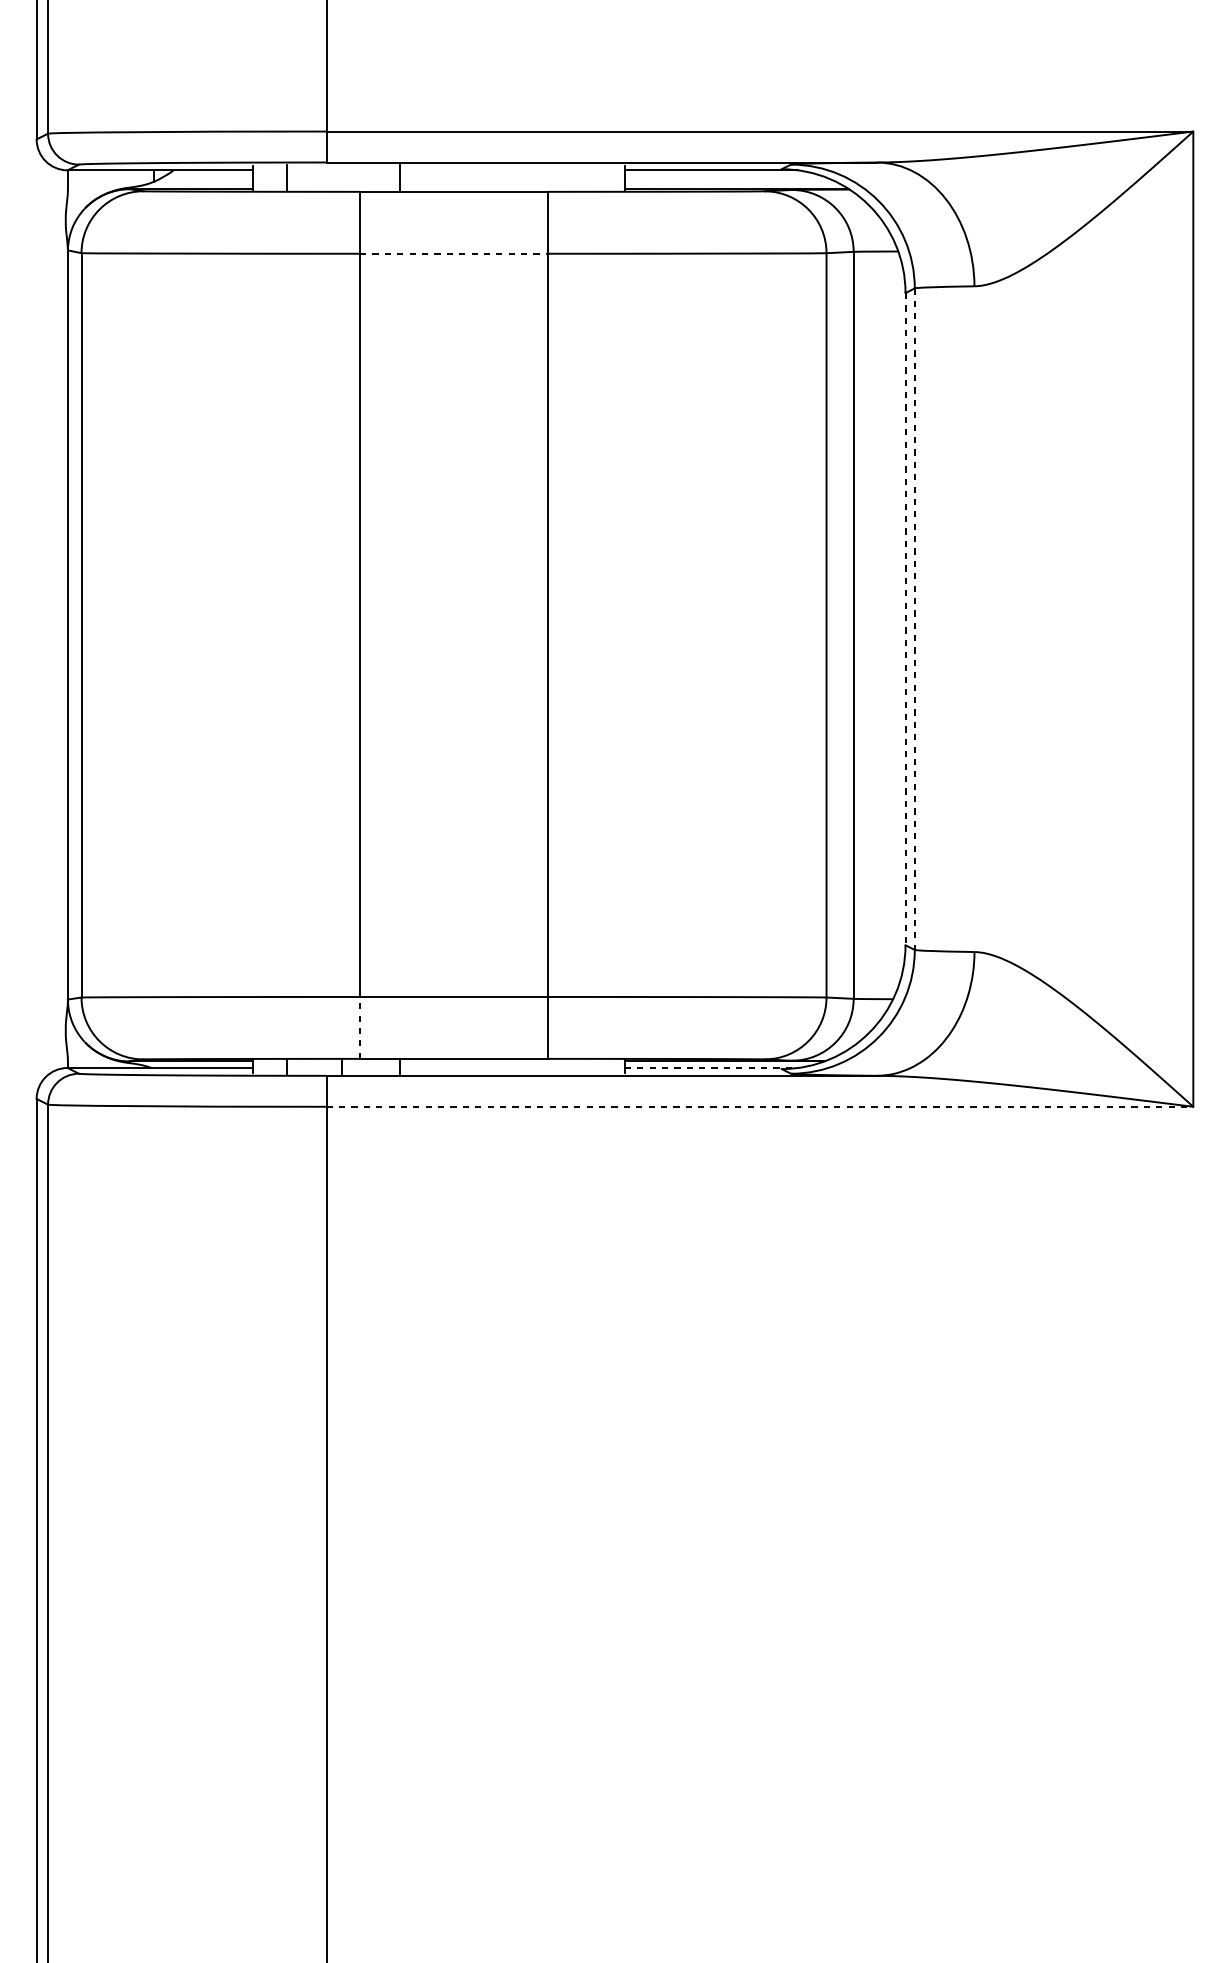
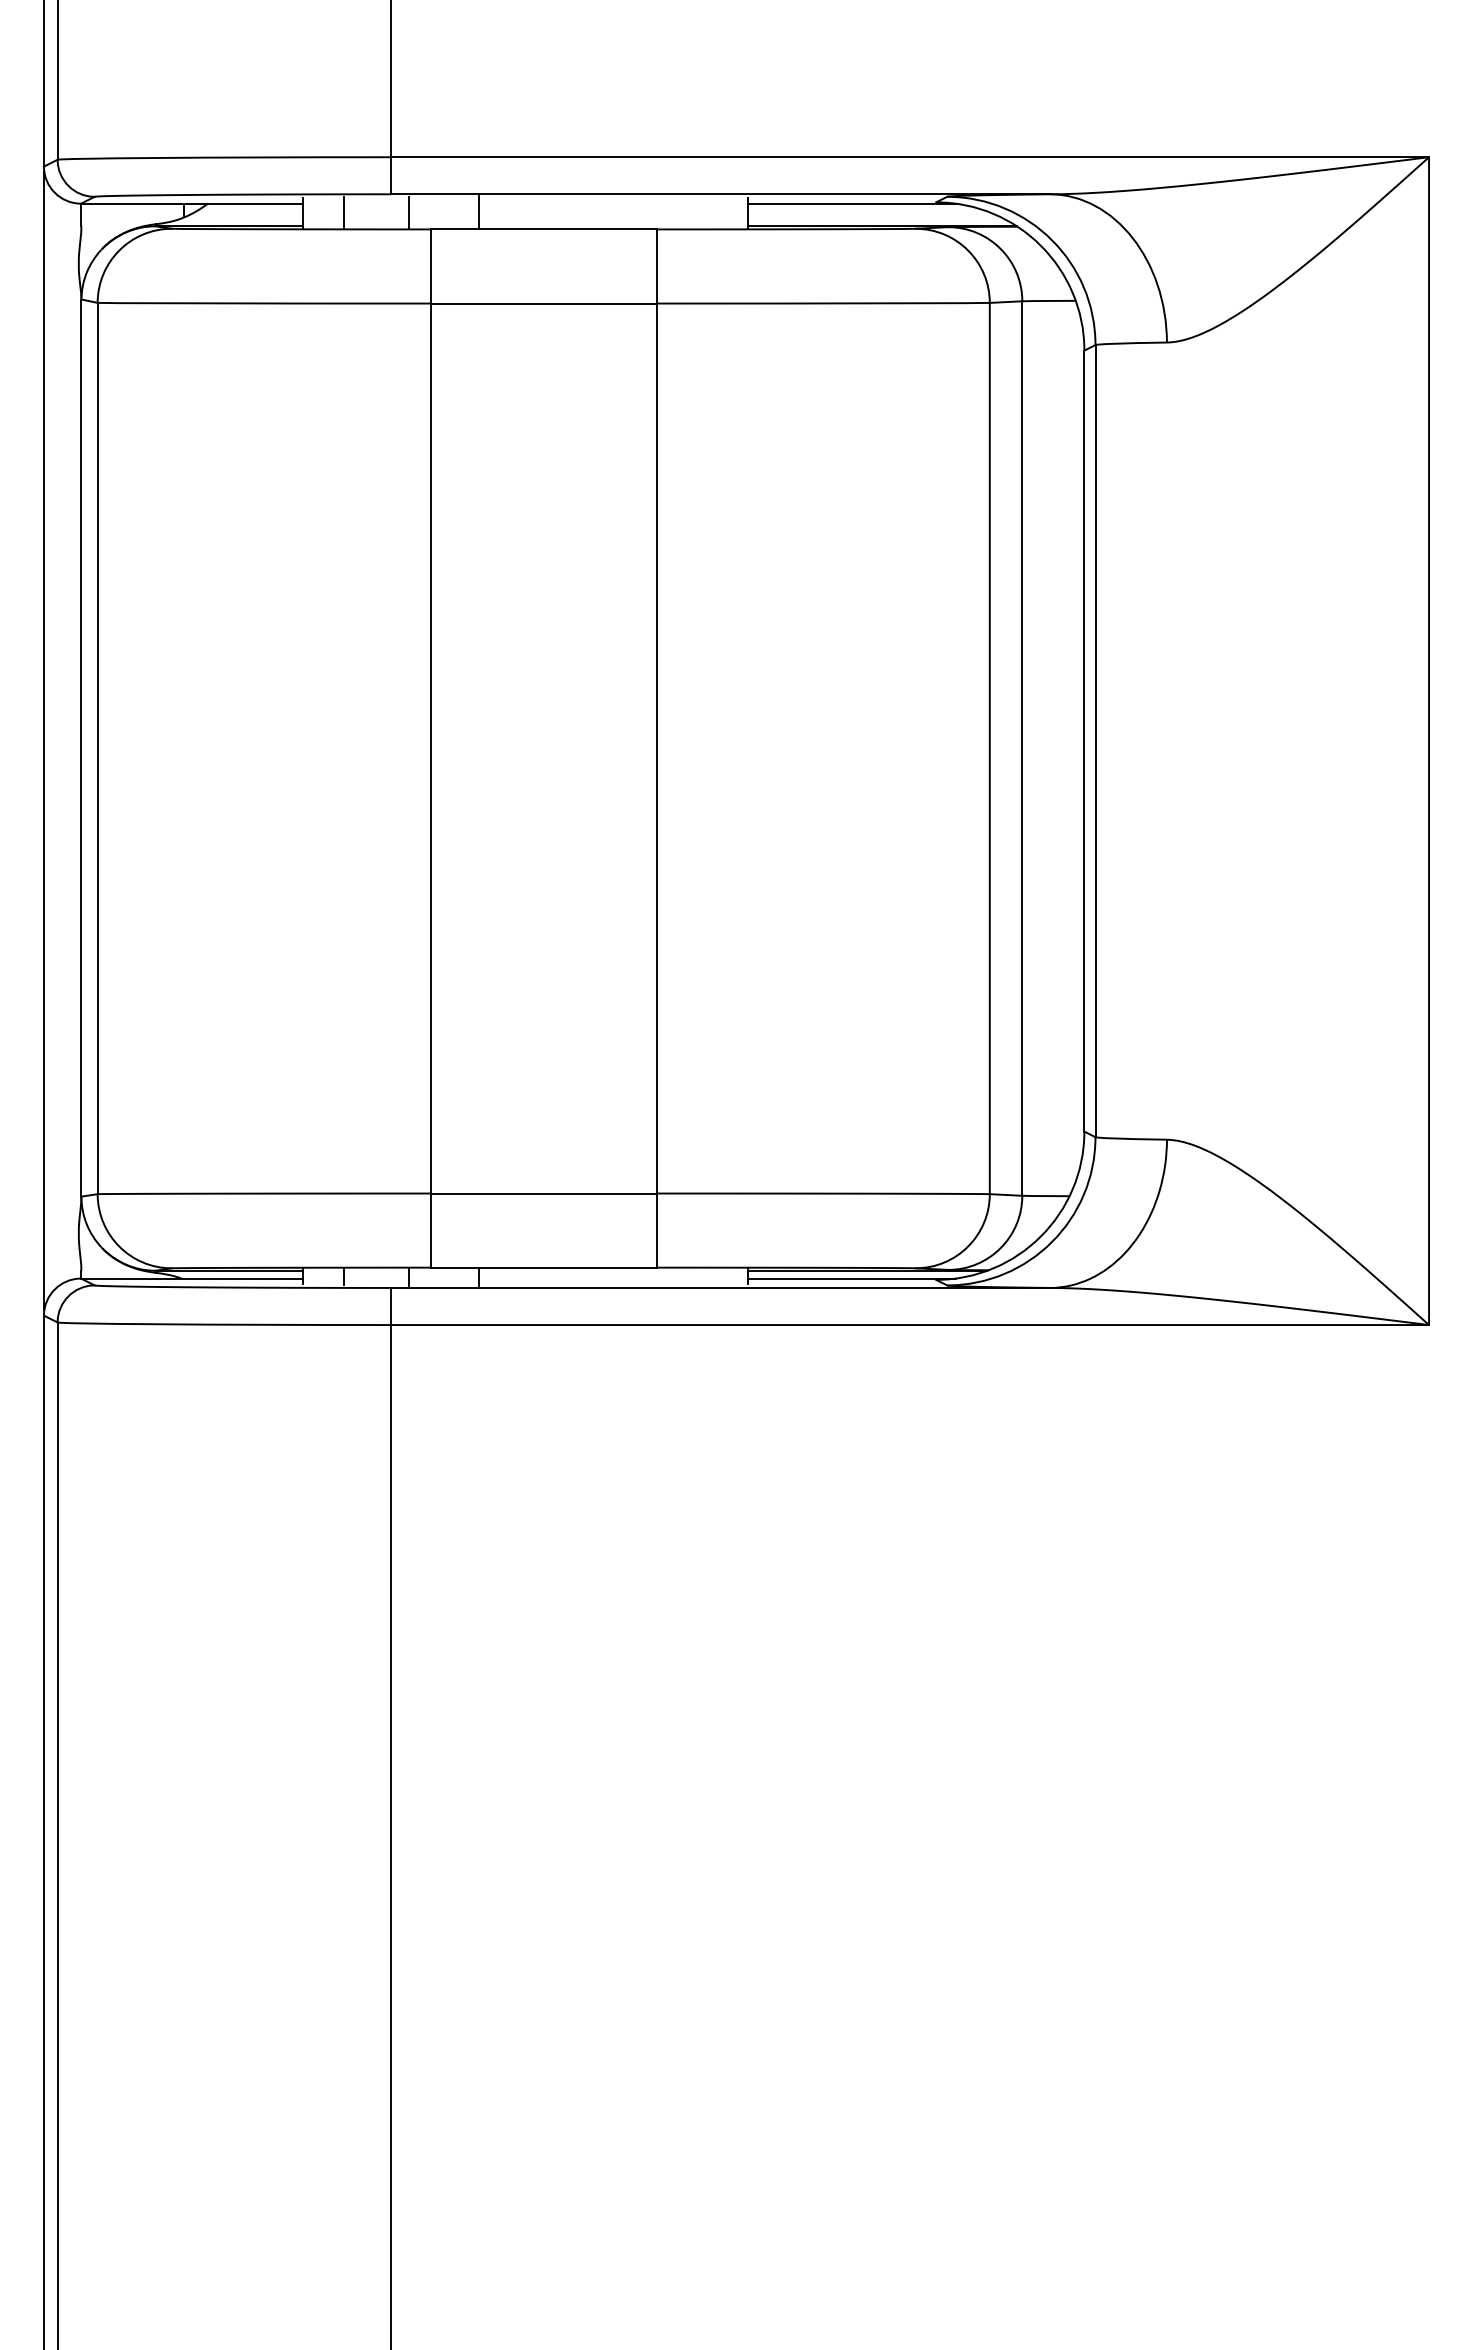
line: (341, 177) -> (409, 212), added
line: (453, 253) -> (543, 303), dashed -> solid
line: (37, 618) -> (44, 740), added
line: (905, 619) -> (1084, 741), dashed -> solid
line: (914, 619) -> (1095, 741), dashed -> solid
line: (360, 1027) -> (431, 1230), dashed -> solid
line: (711, 1067) -> (851, 1278), dashed -> solid
line: (760, 1107) -> (910, 1325), dashed -> solid

